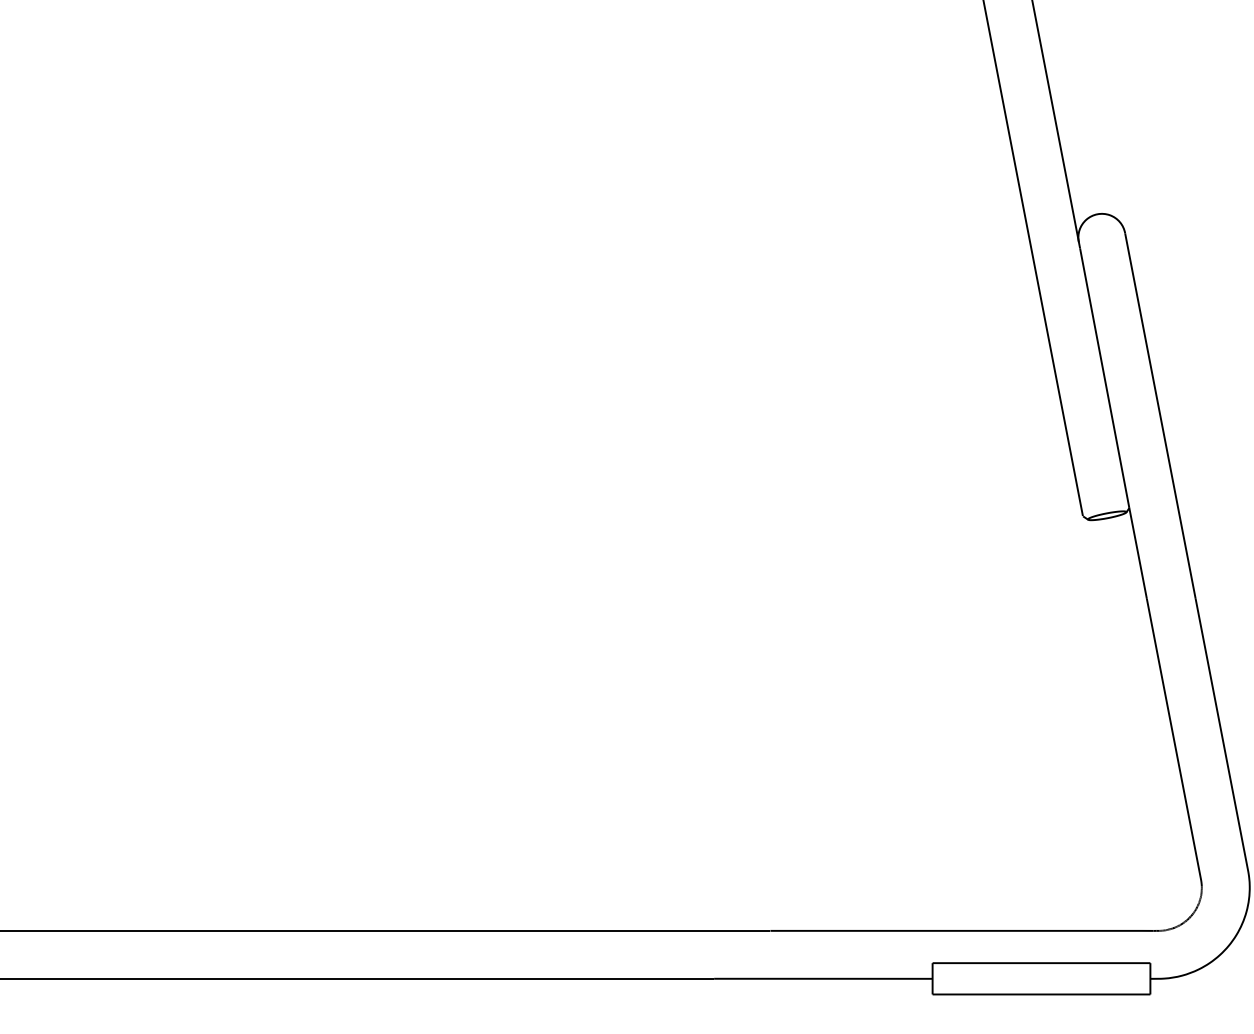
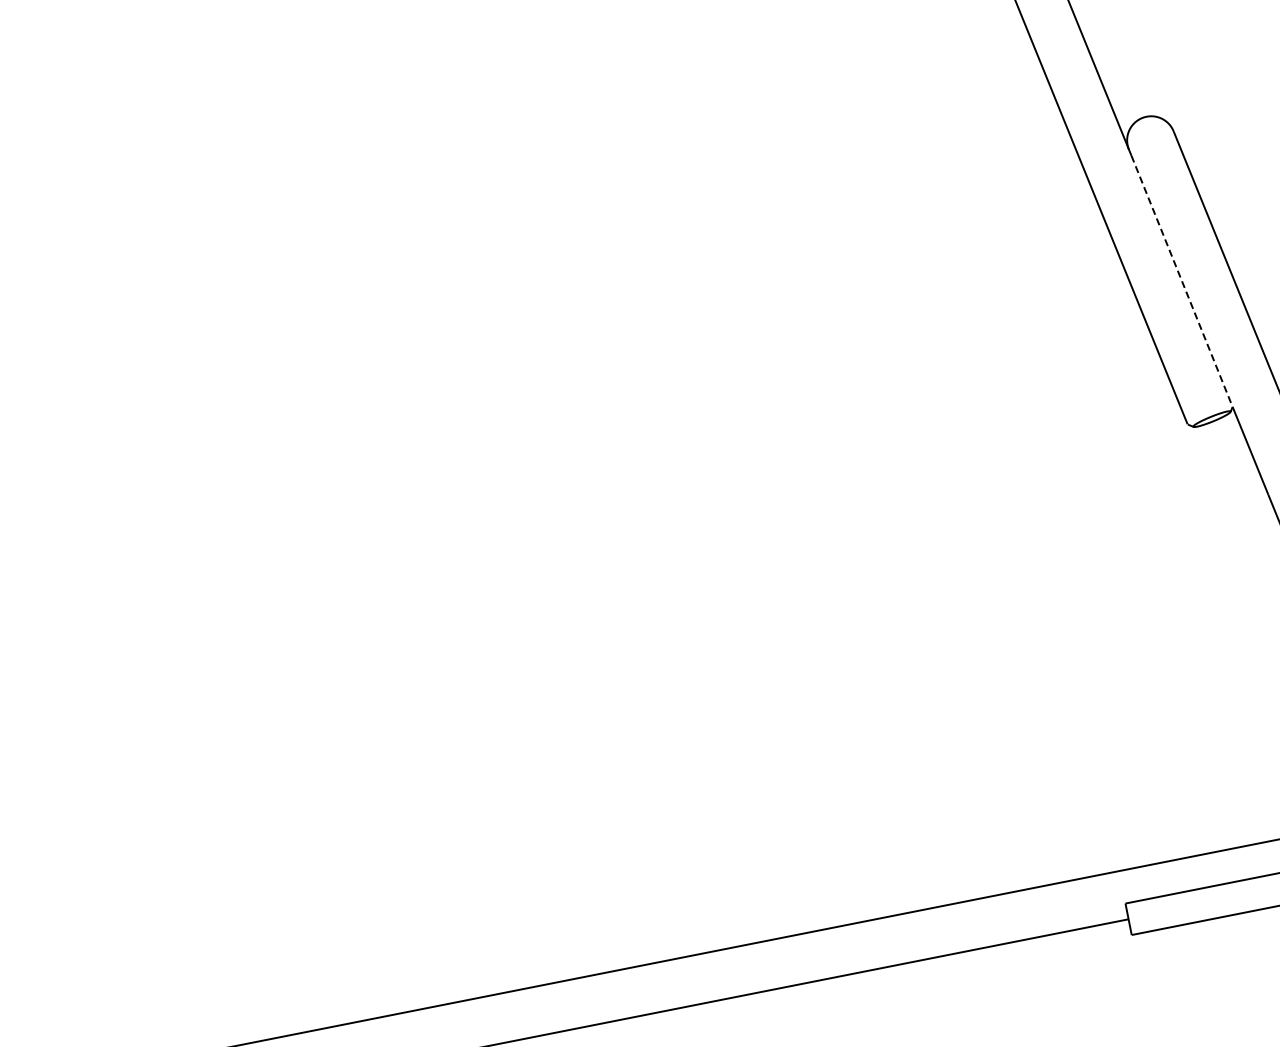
line: (1104, 378) -> (1181, 281), solid -> dashed

